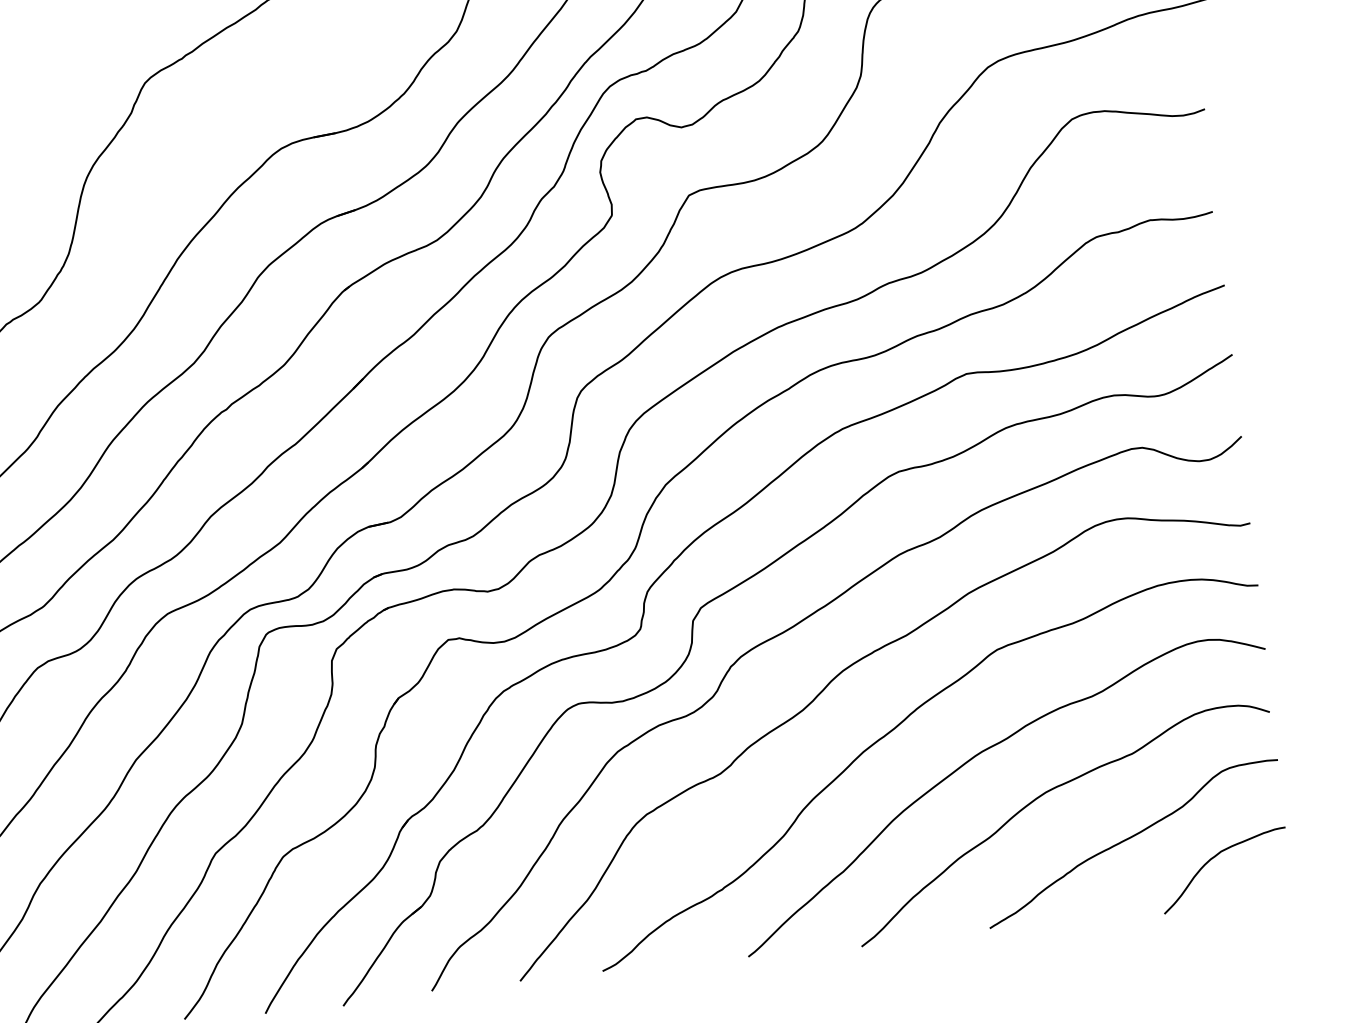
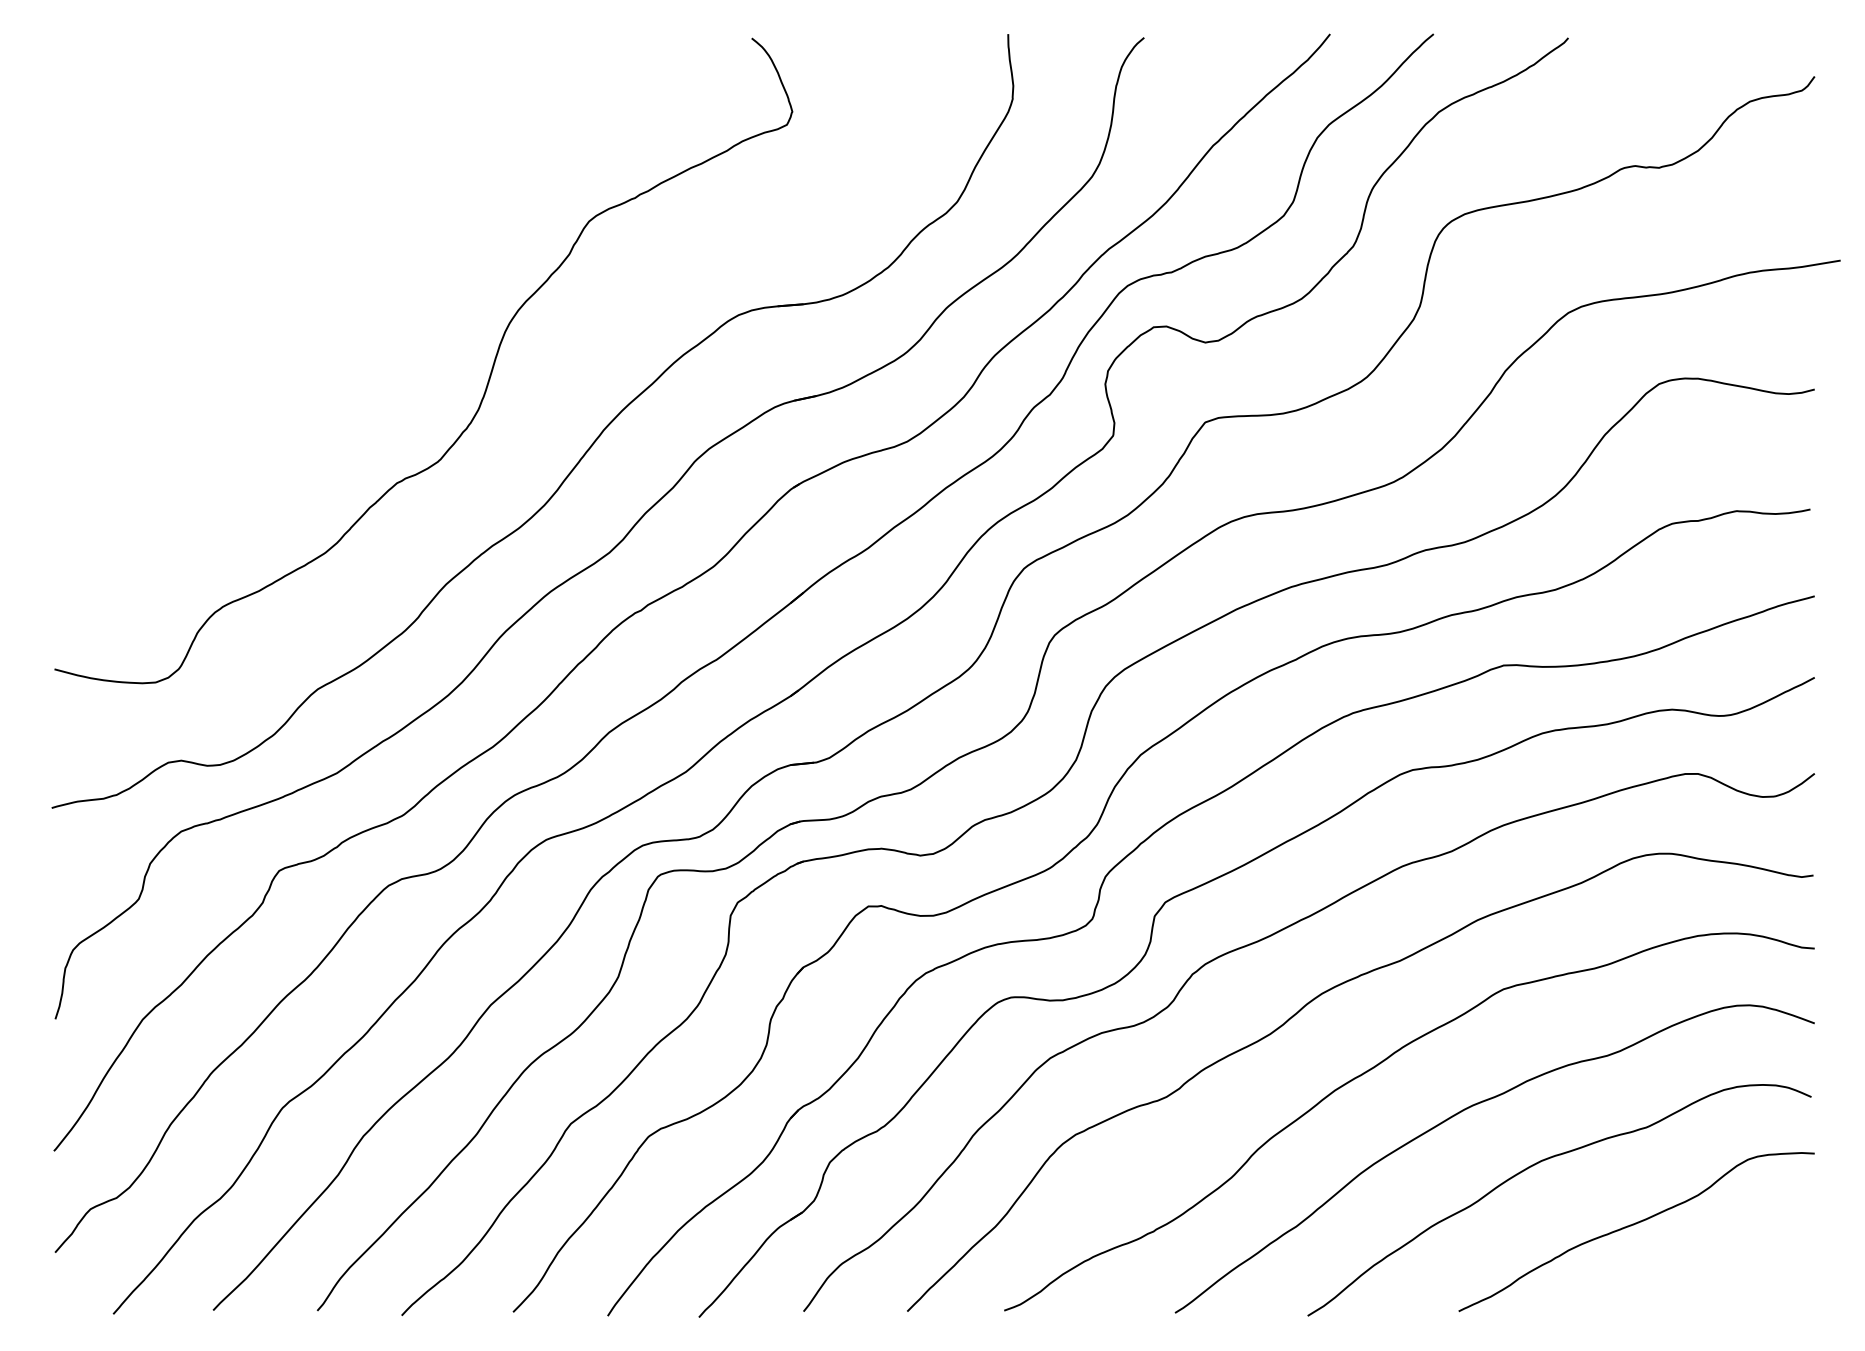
curve: (1215, 857) -> (1729, 1258), removed

